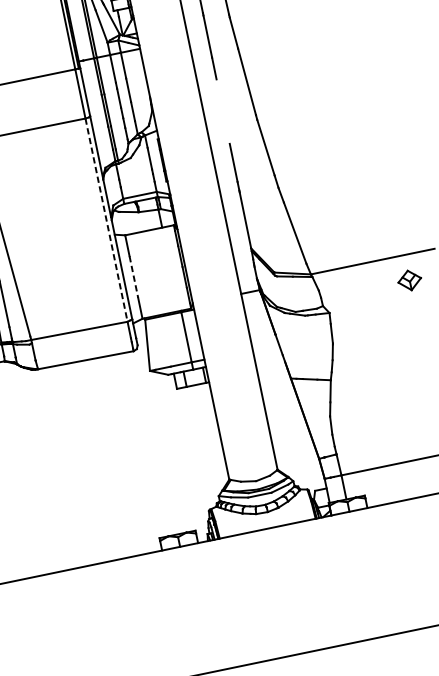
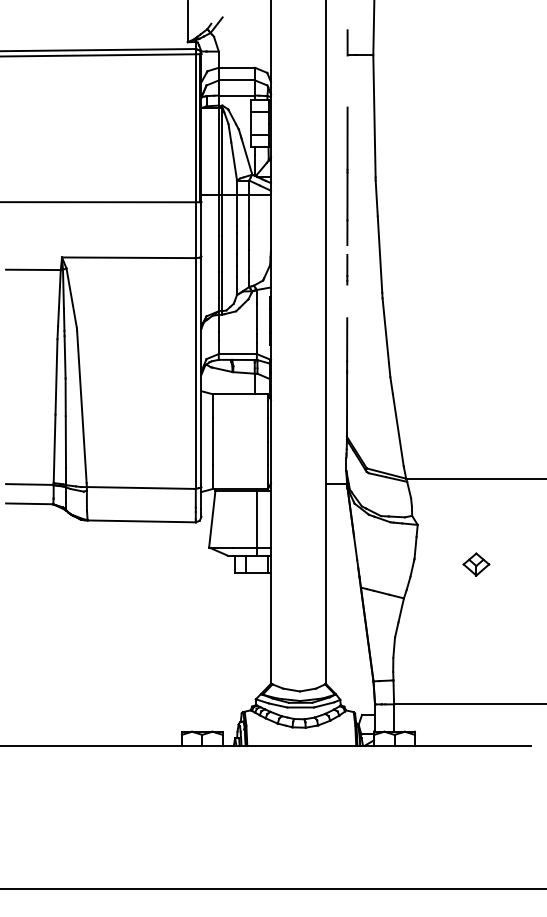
line: (221, 100) -> (347, 269), added
line: (106, 221) -> (195, 374), dashed -> solid
line: (133, 276) -> (212, 441), dashed -> solid
part: (409, 280) -> (476, 564), moved

